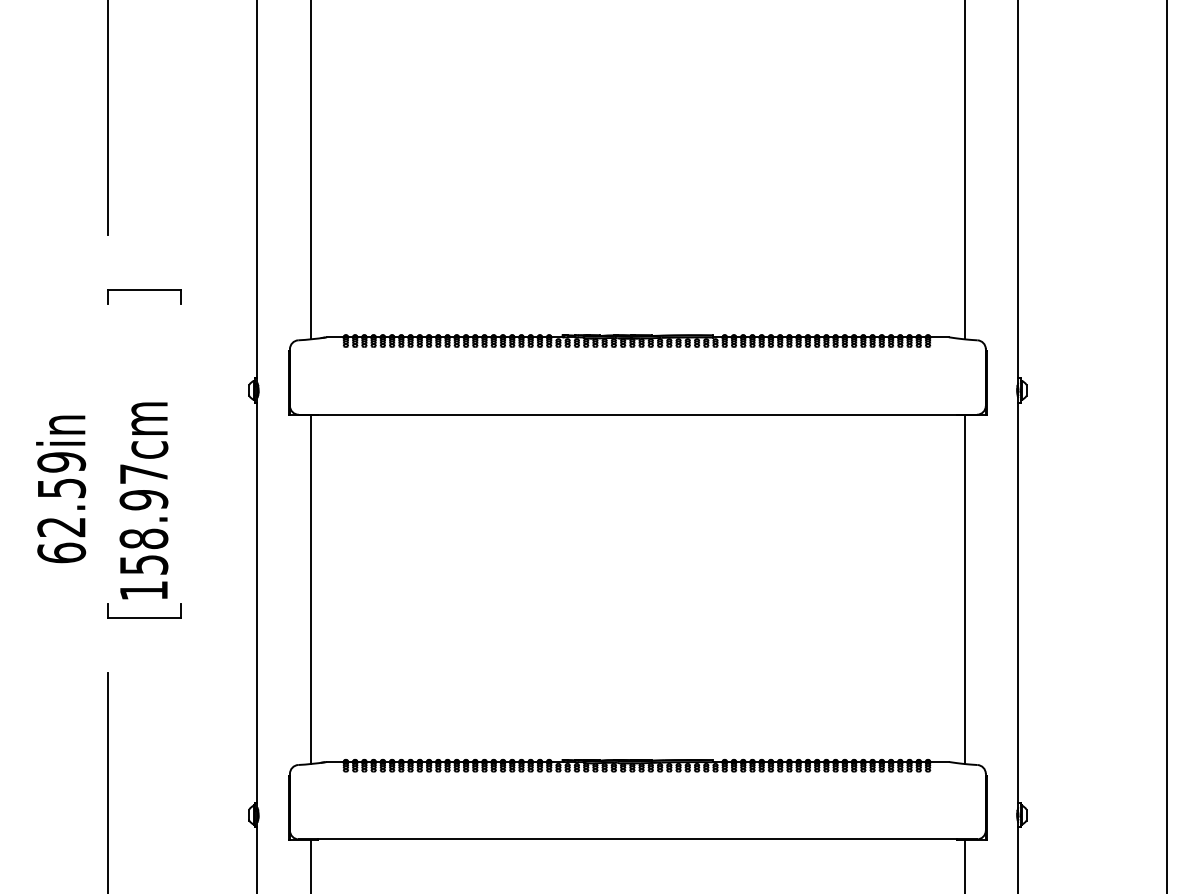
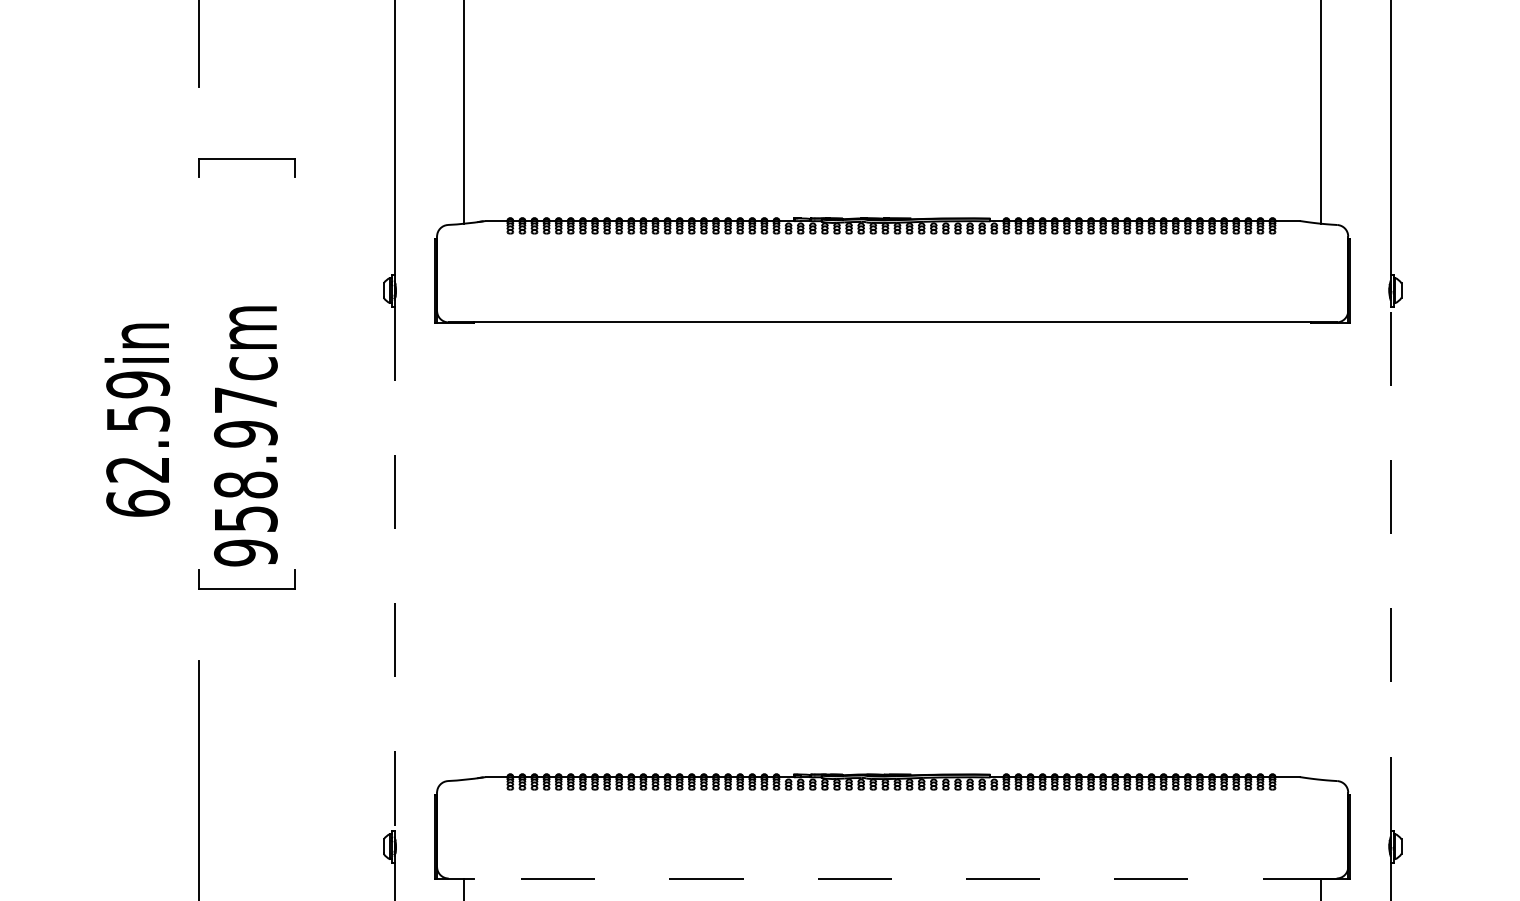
line: (310, 589) -> (463, 551), removed
line: (965, 589) -> (1321, 551), removed
text: (143, 590) -> (245, 552), 158.97cm -> 958.97cm
line: (1018, 602) -> (1390, 568), solid -> dashed
line: (257, 603) -> (394, 569), solid -> dashed
line: (637, 839) -> (892, 878), solid -> dashed

